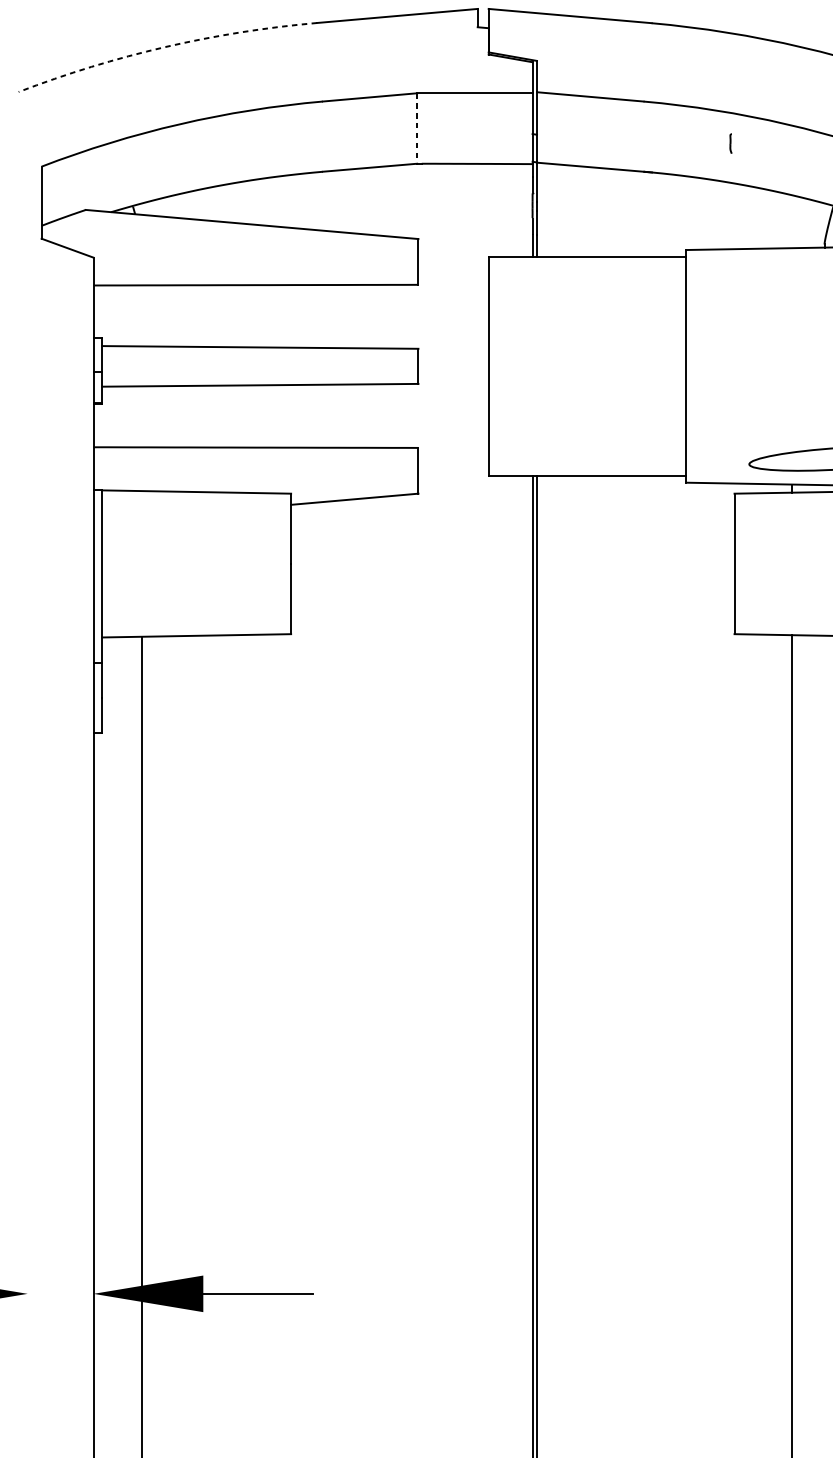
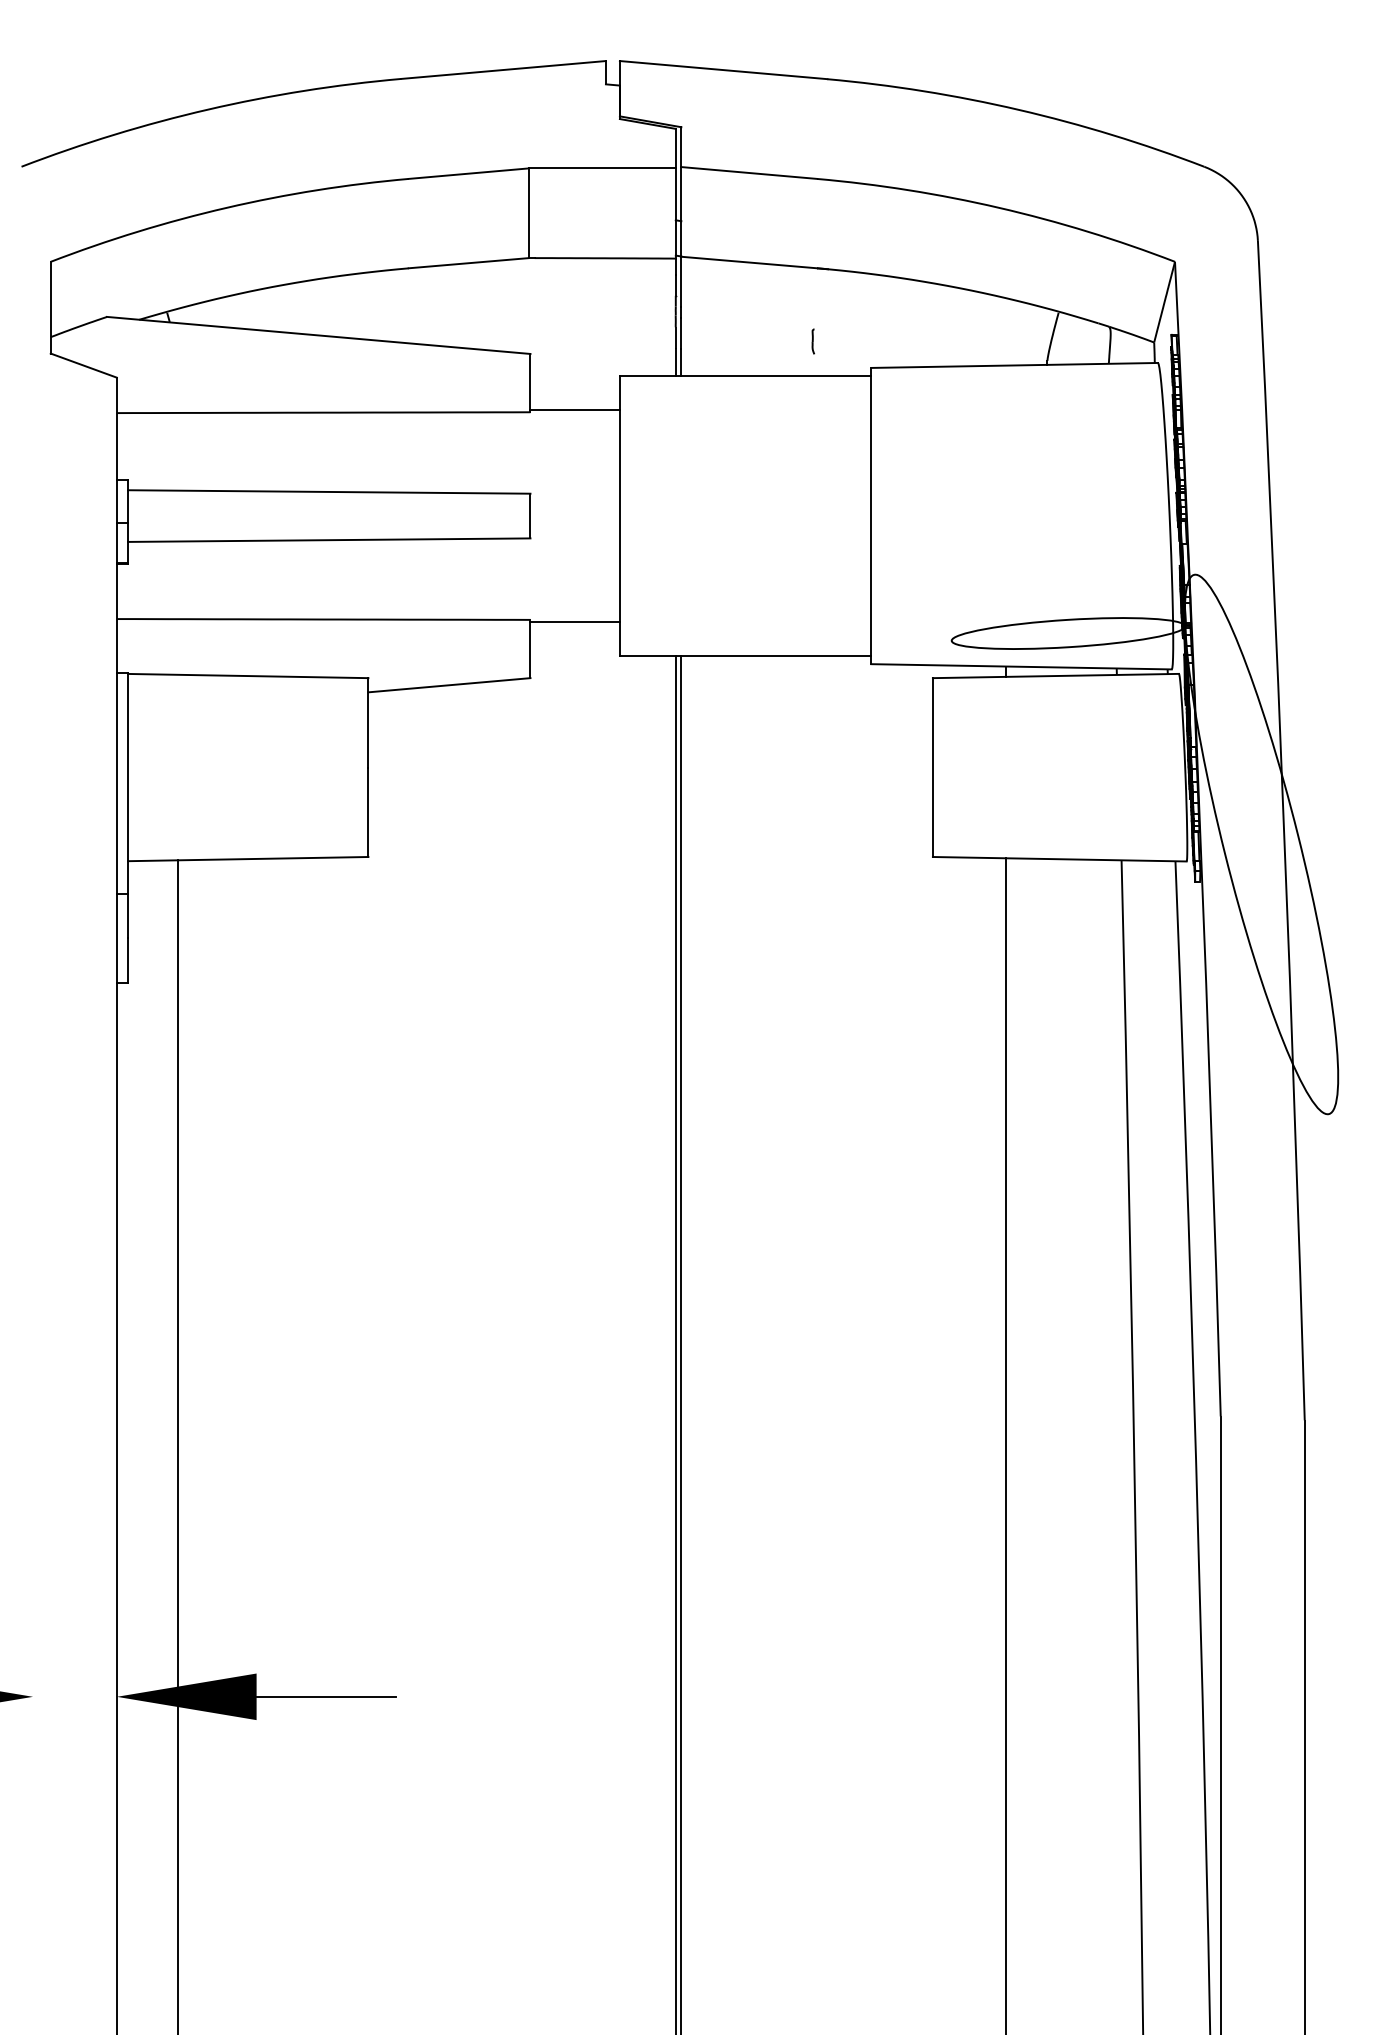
arc: (165, 47) -> (208, 109), dashed -> solid
line: (416, 128) -> (528, 213), dashed -> solid
line: (730, 143) -> (812, 341), moved
line: (453, 282) -> (574, 409), added
line: (453, 449) -> (574, 622), added

